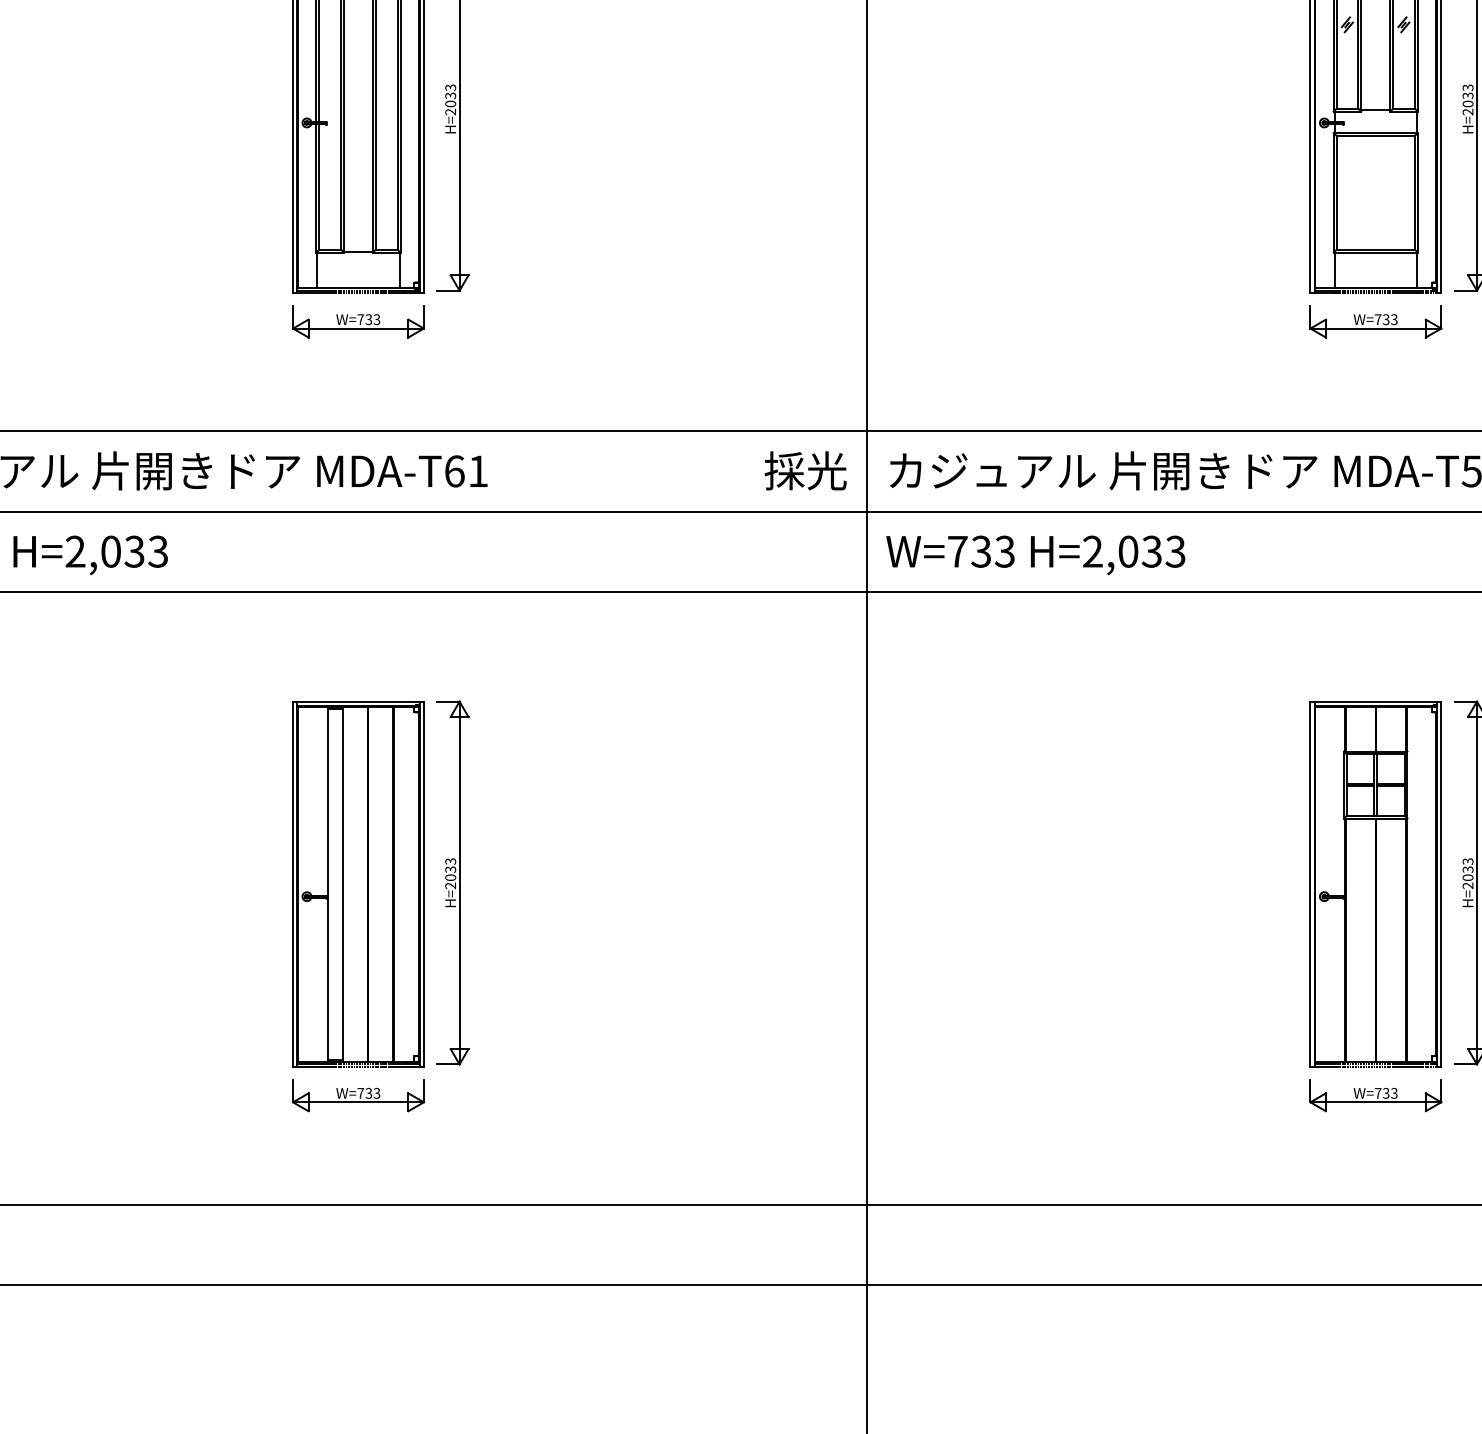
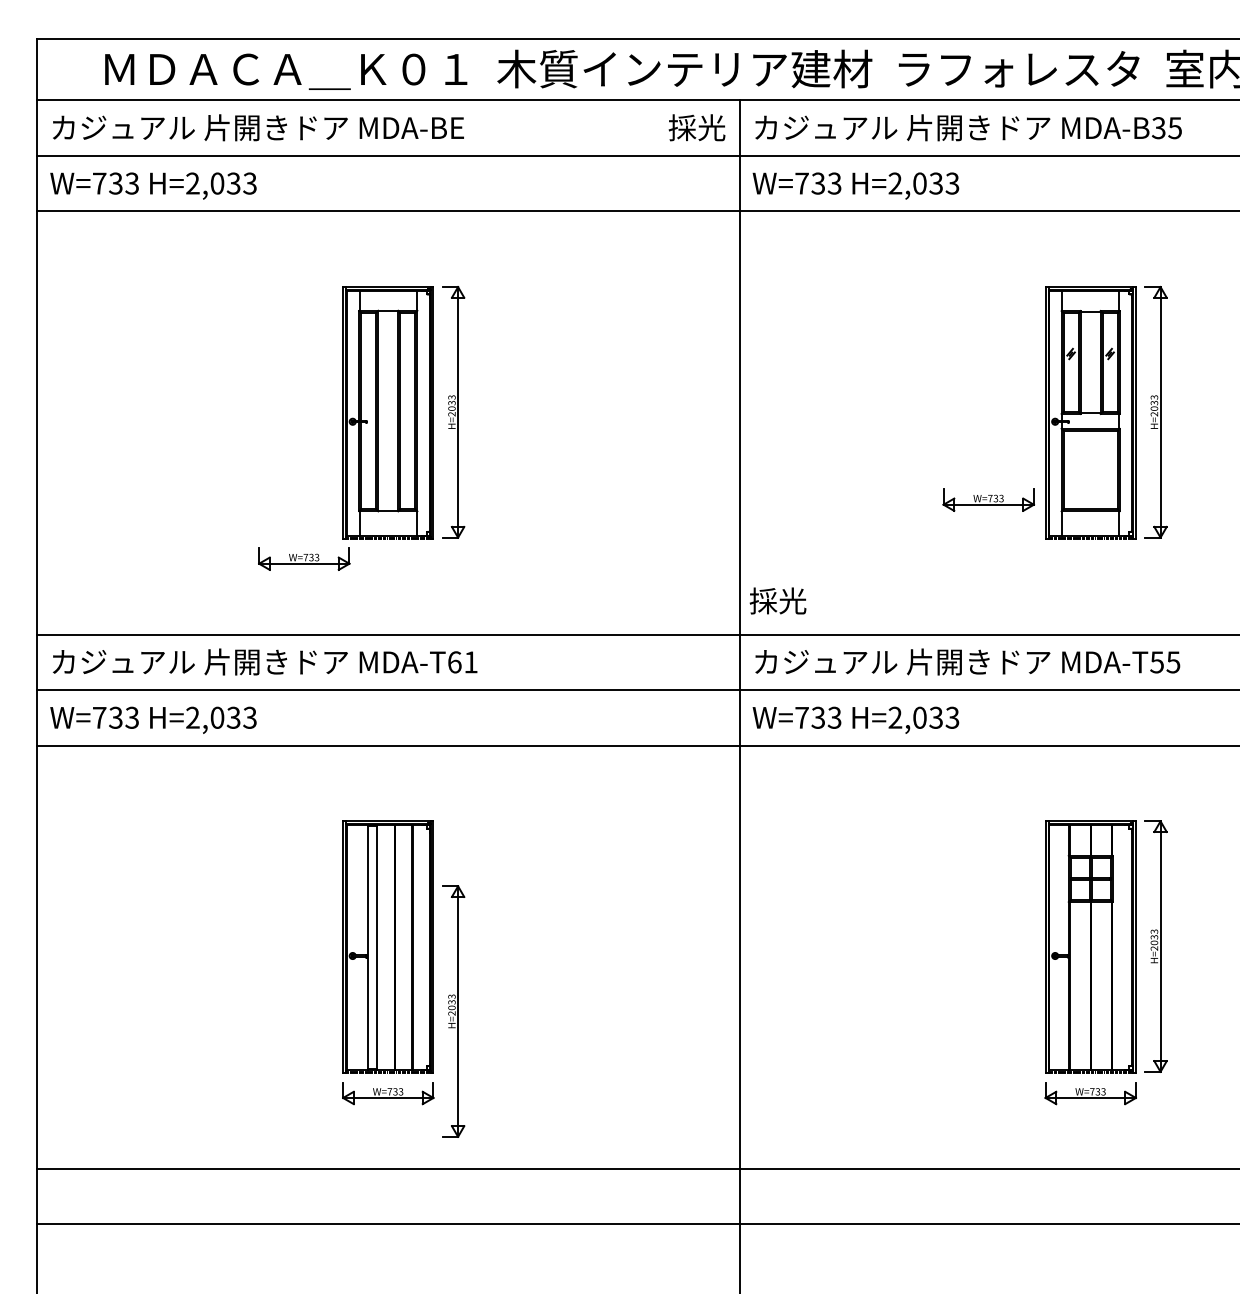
part: (358, 320) -> (304, 558), moved
part: (1375, 320) -> (988, 499), moved
text: (804, 470) -> (777, 600), moved
part: (452, 882) -> (453, 1011), moved

